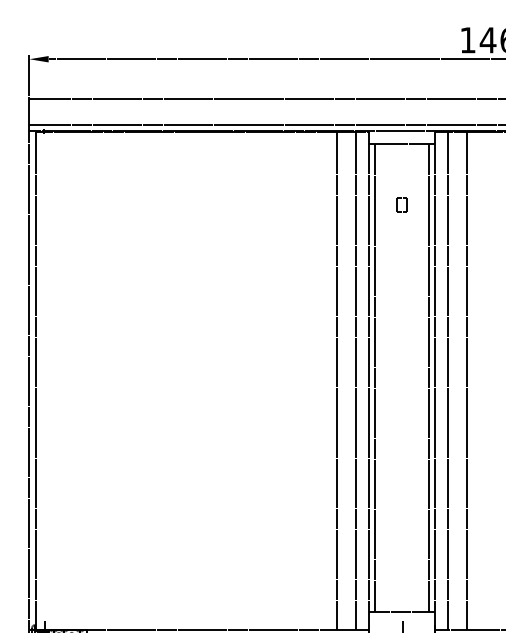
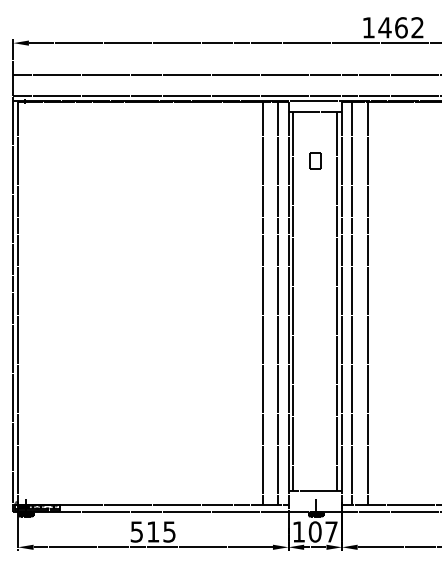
part: (402, 204) -> (315, 160), size x1.43

